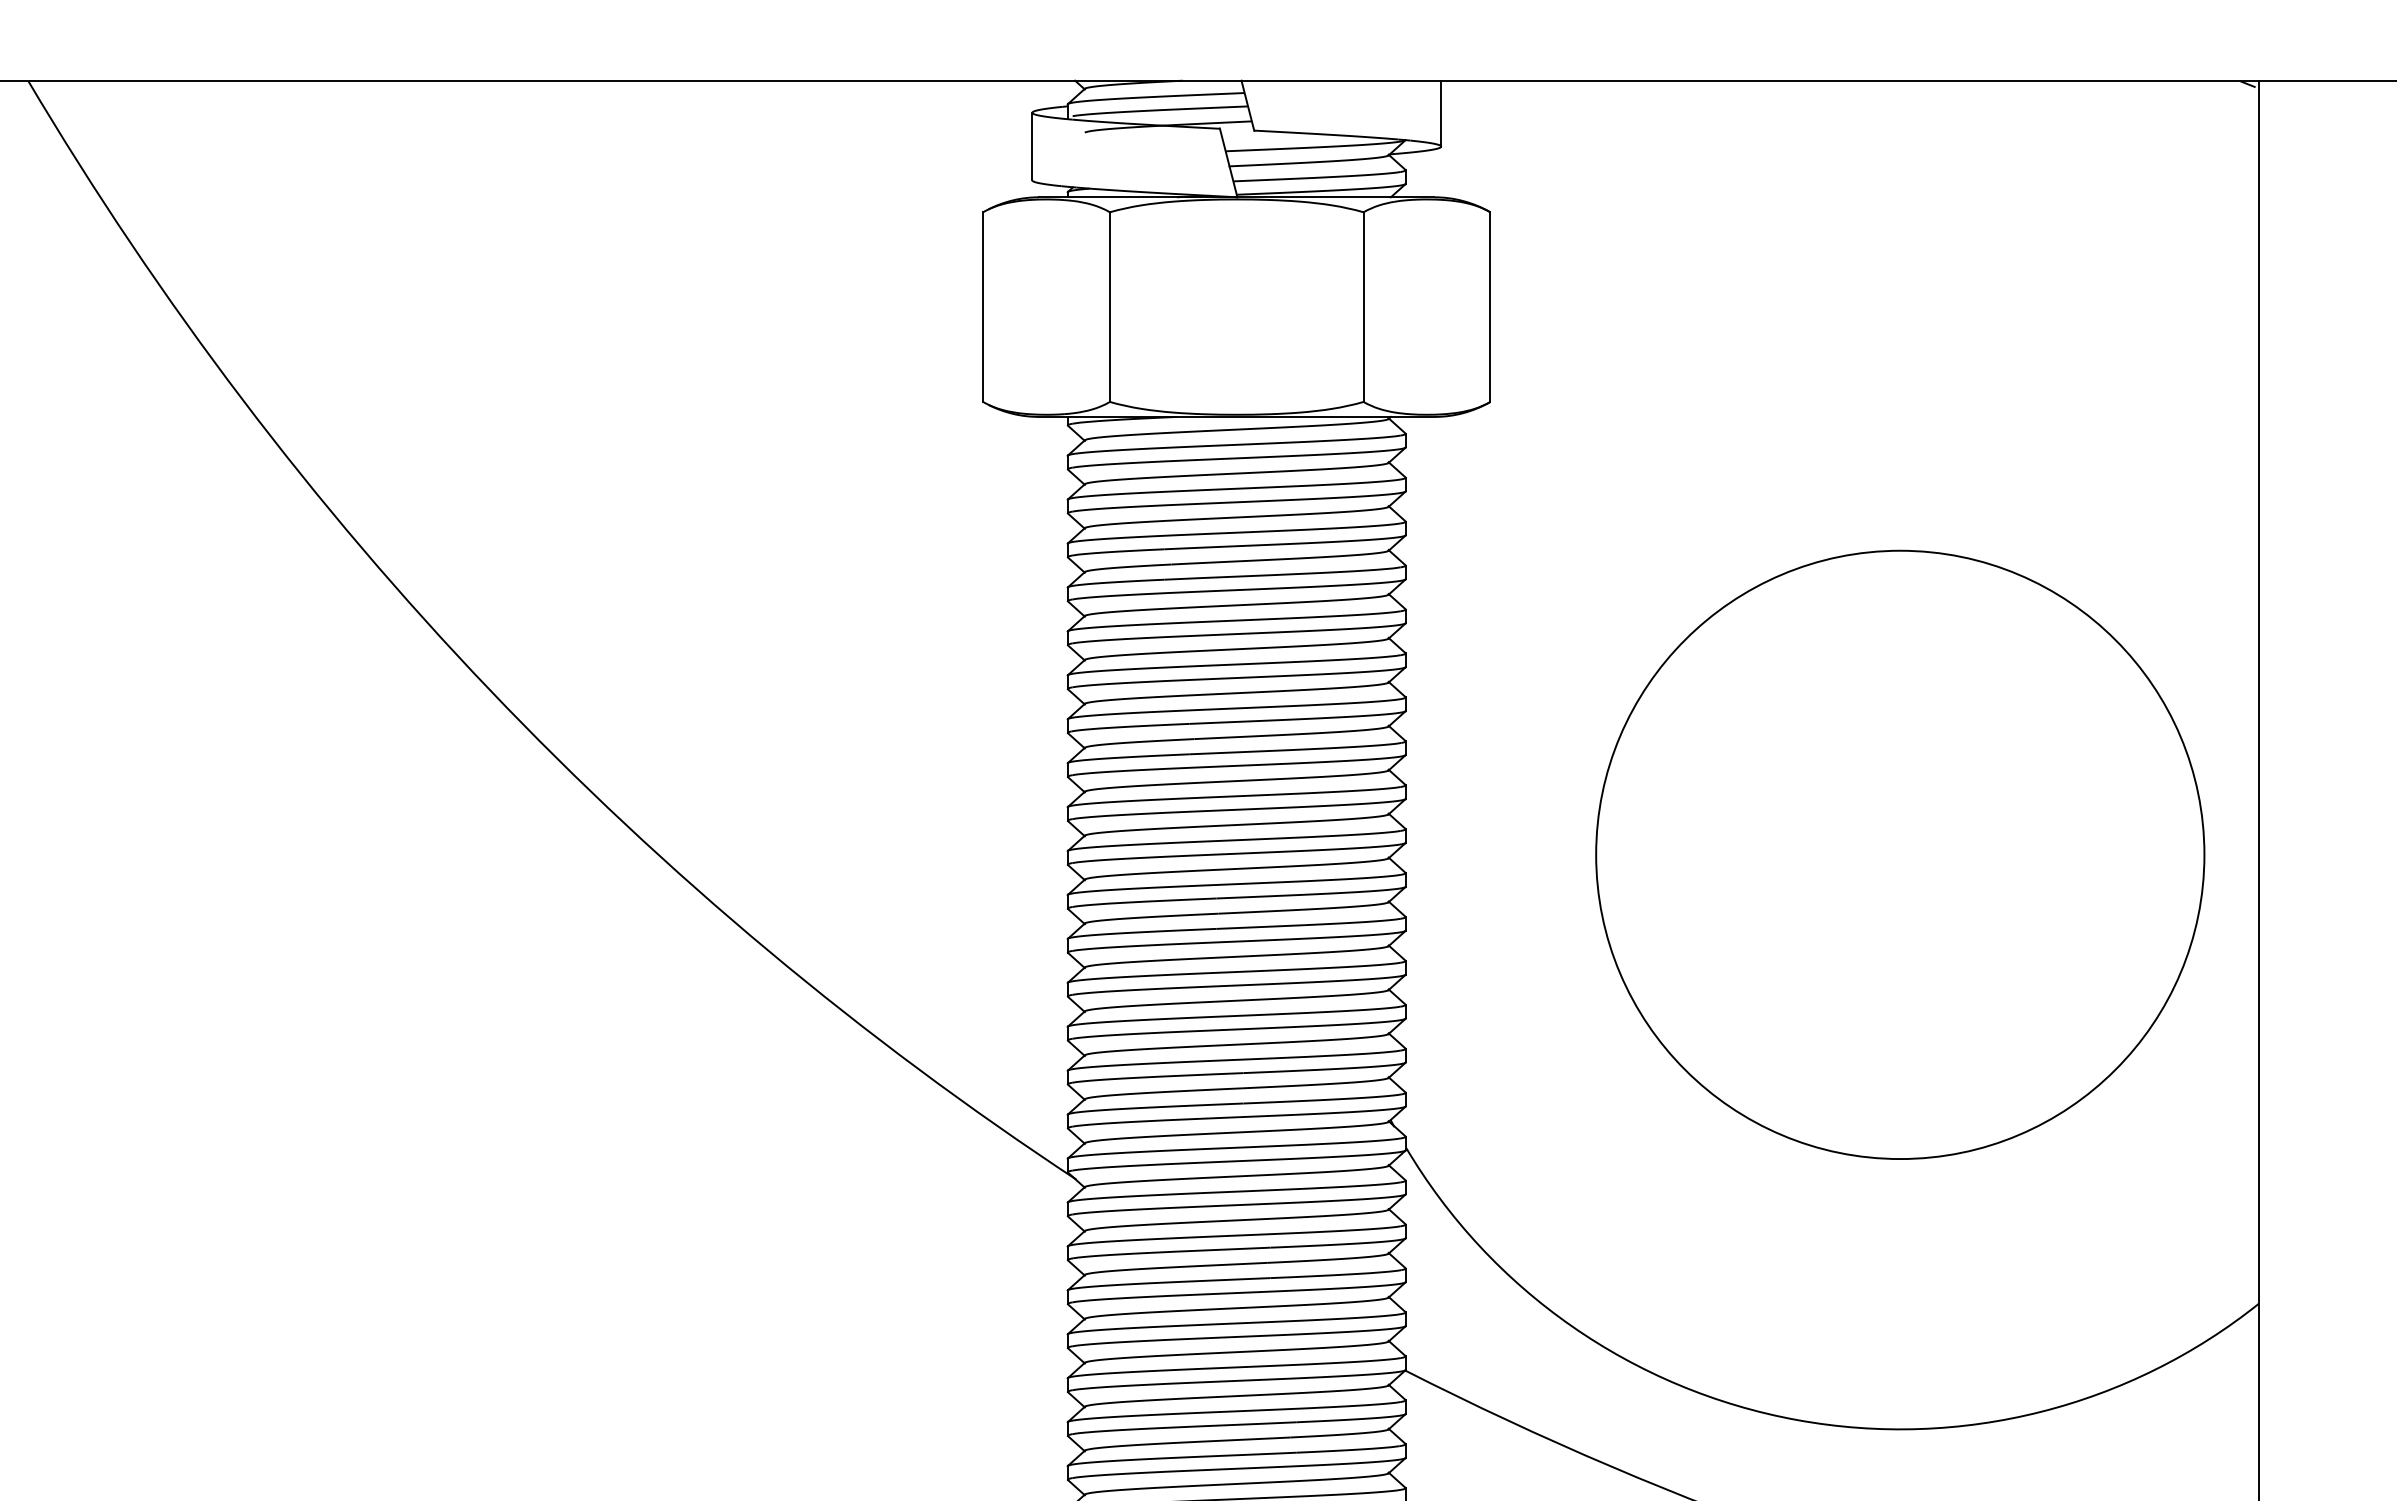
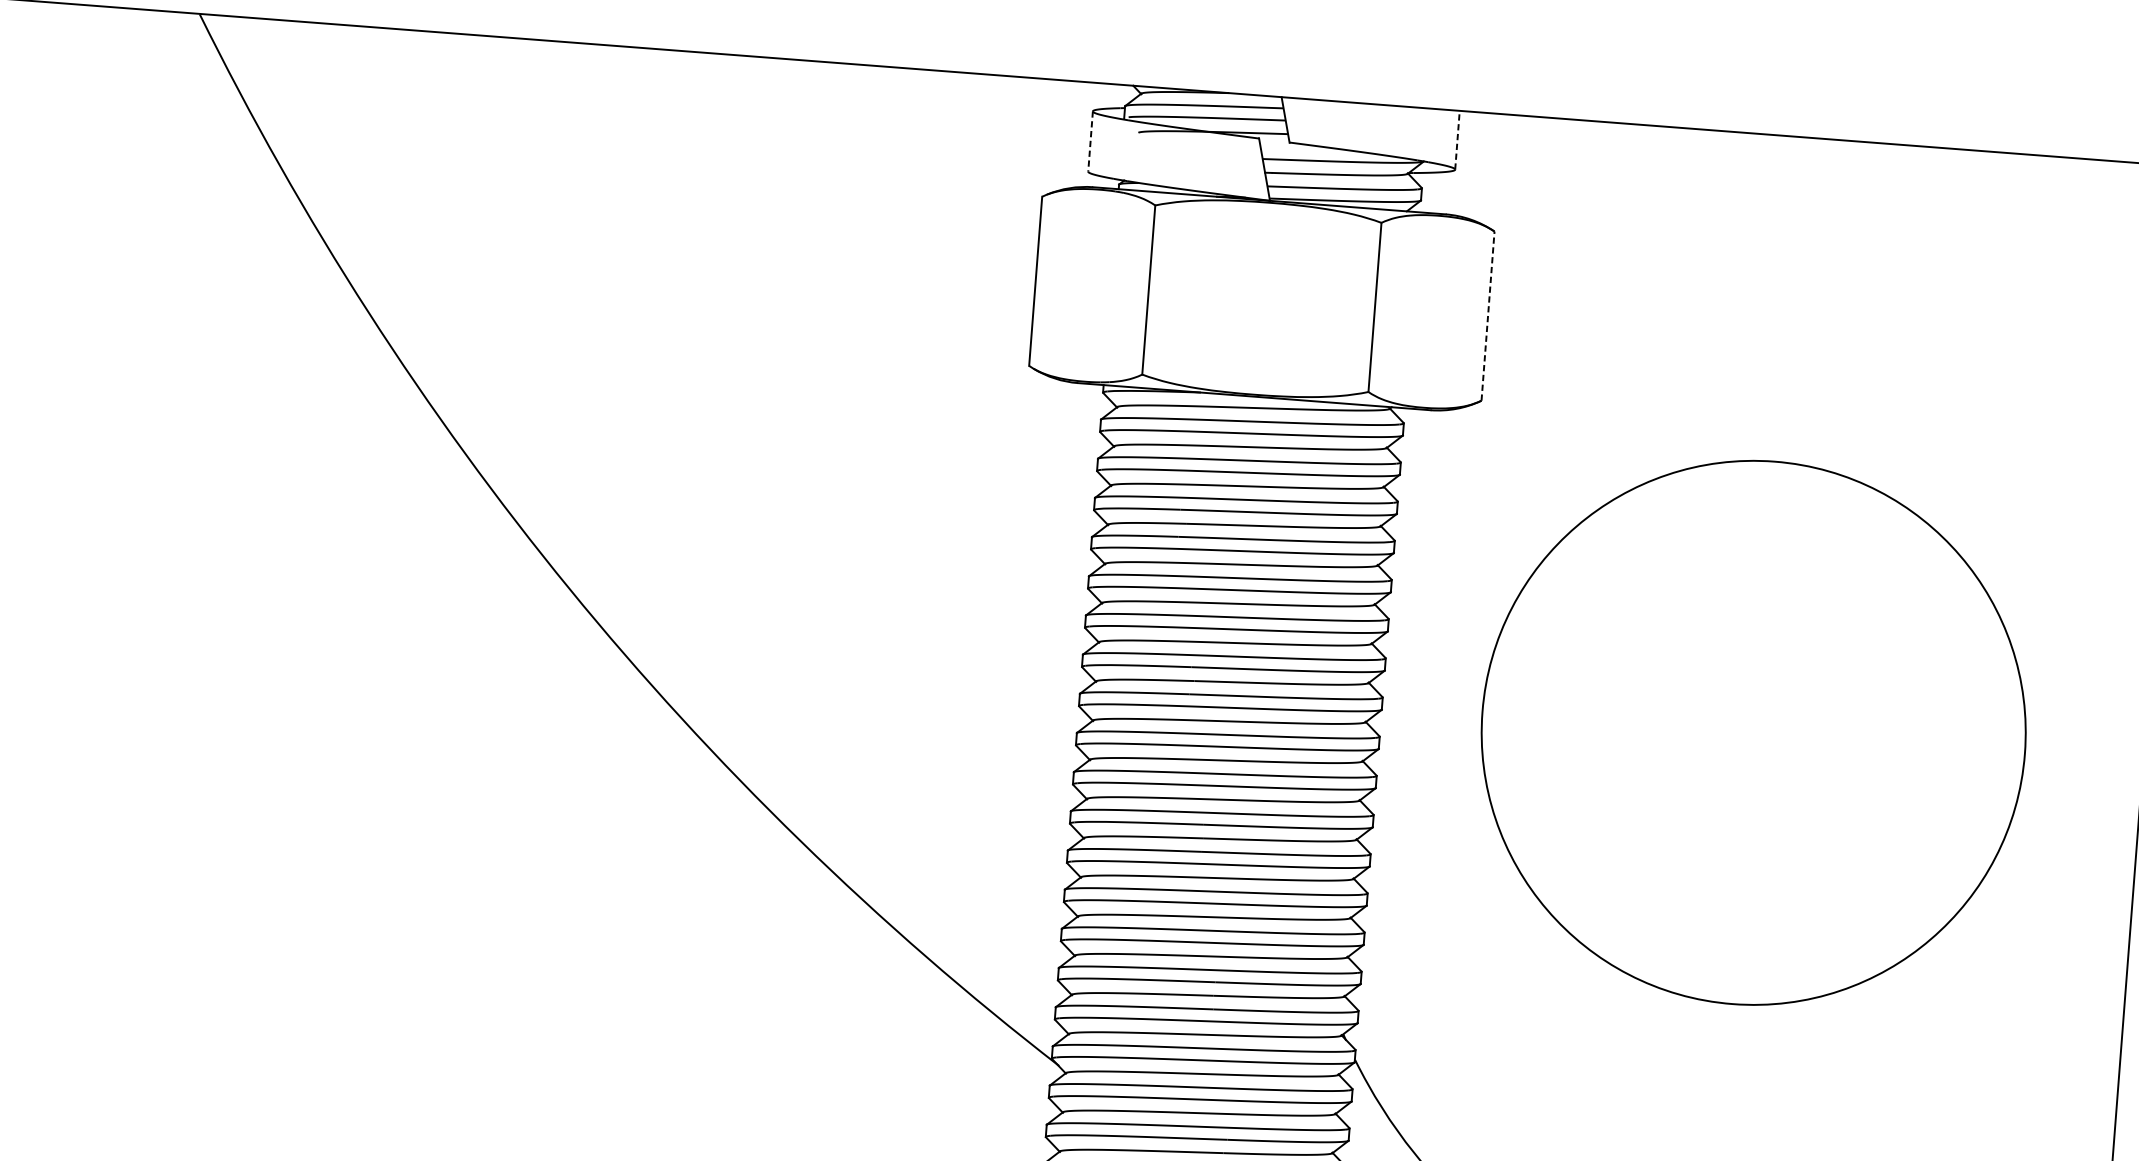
line: (1441, 113) -> (1457, 140), solid -> dashed
line: (1032, 146) -> (1090, 141), solid -> dashed
line: (1490, 307) -> (1488, 316), solid -> dashed
circle: (1900, 854) -> (1753, 732), moved

